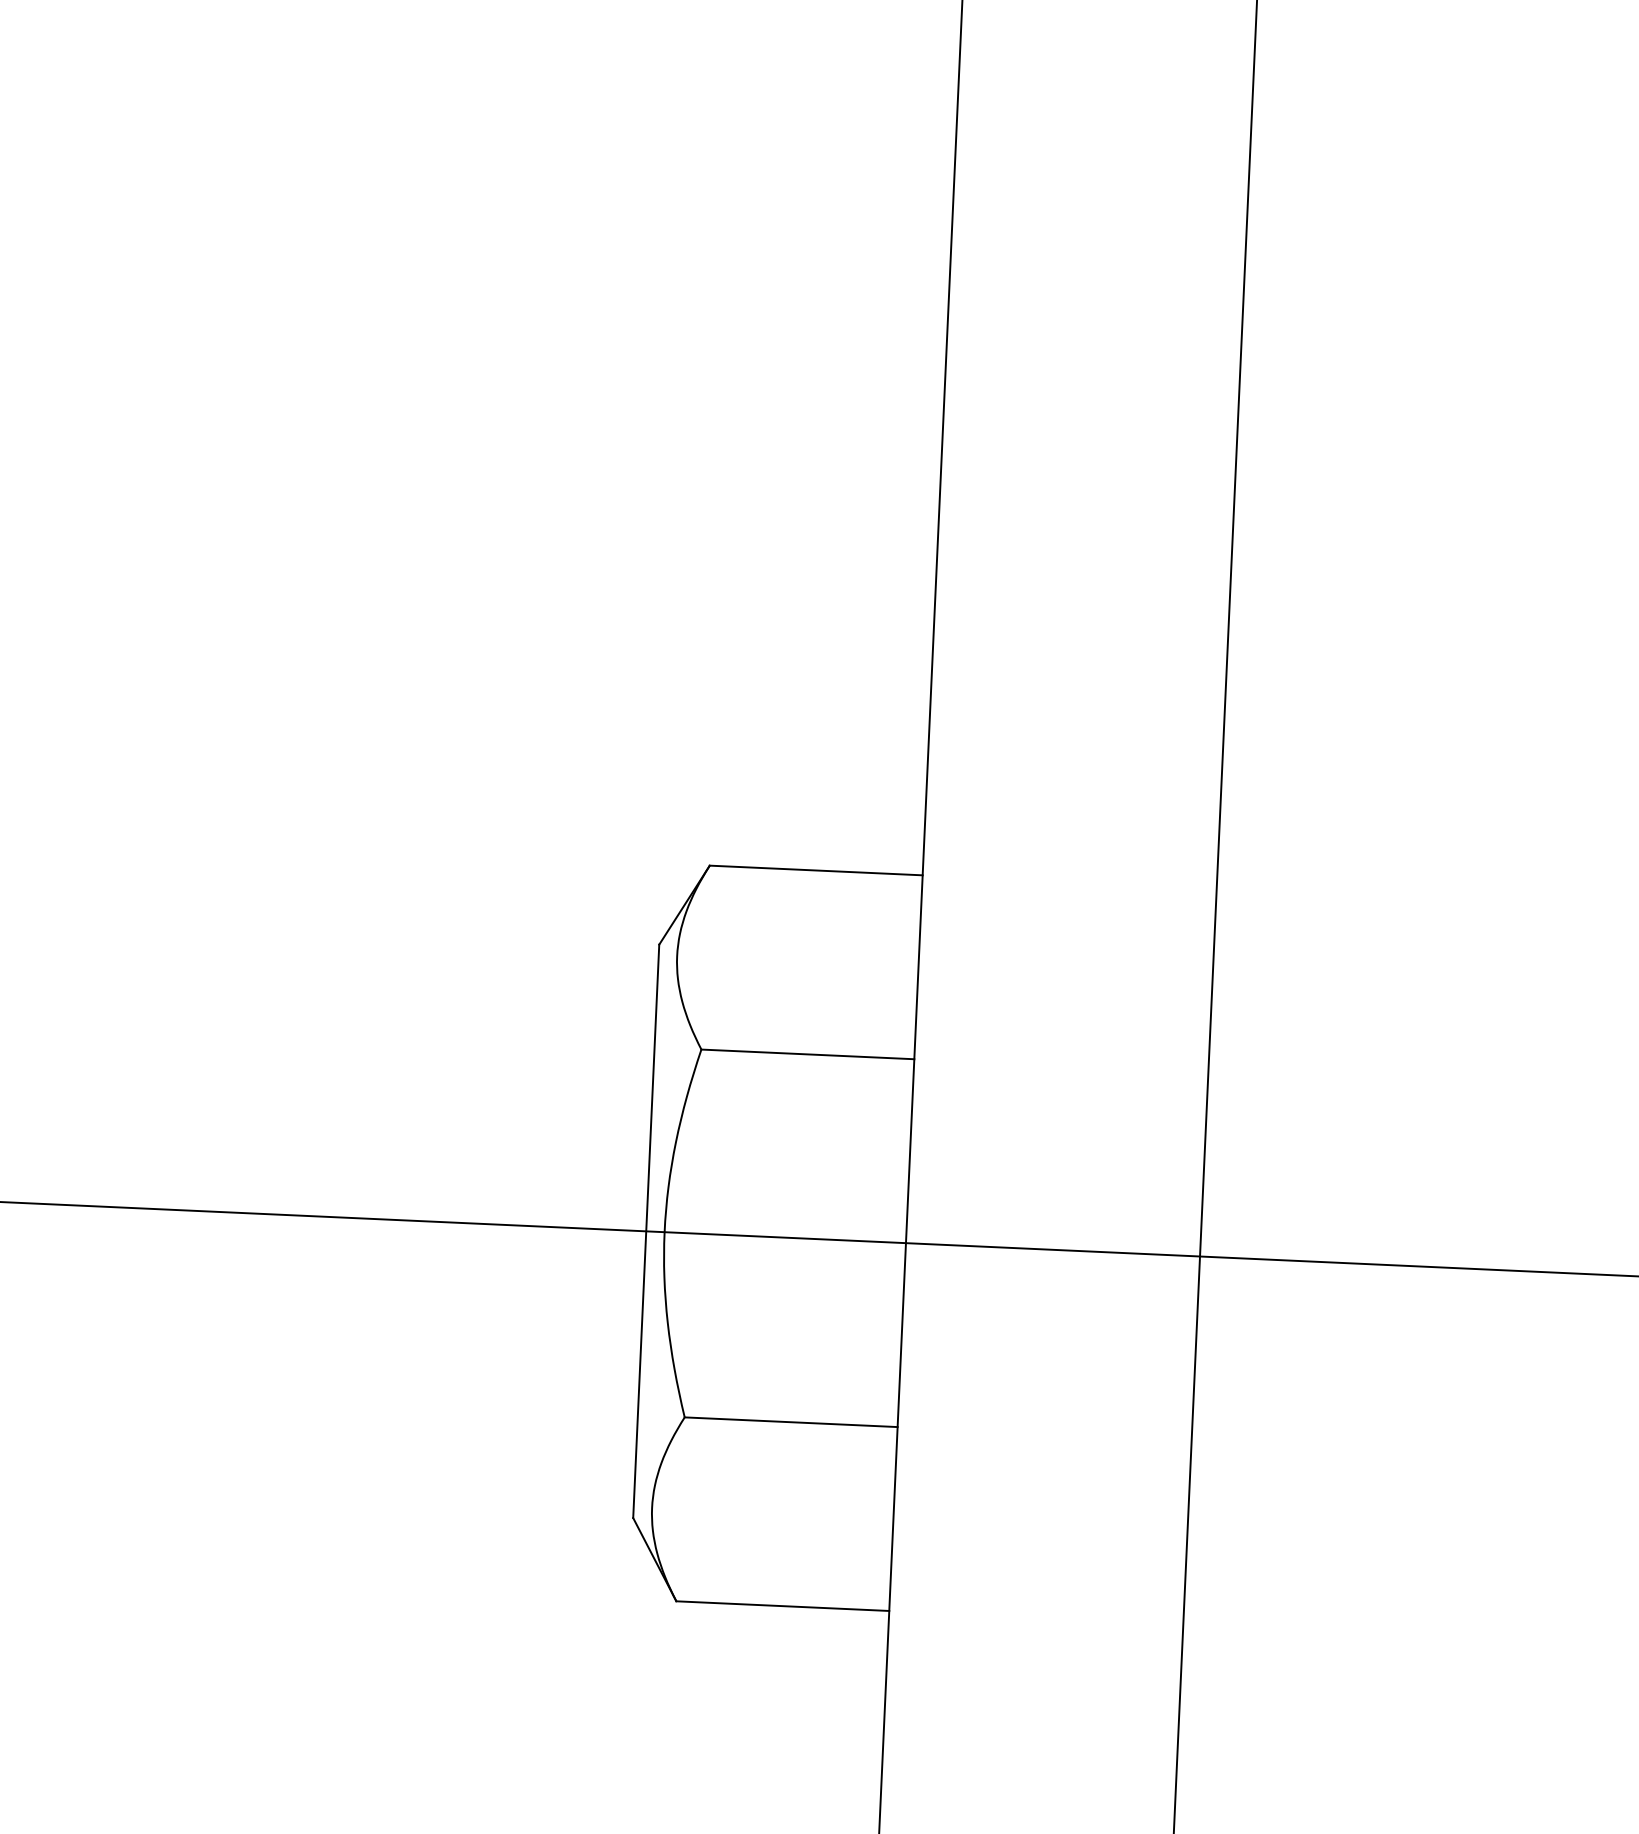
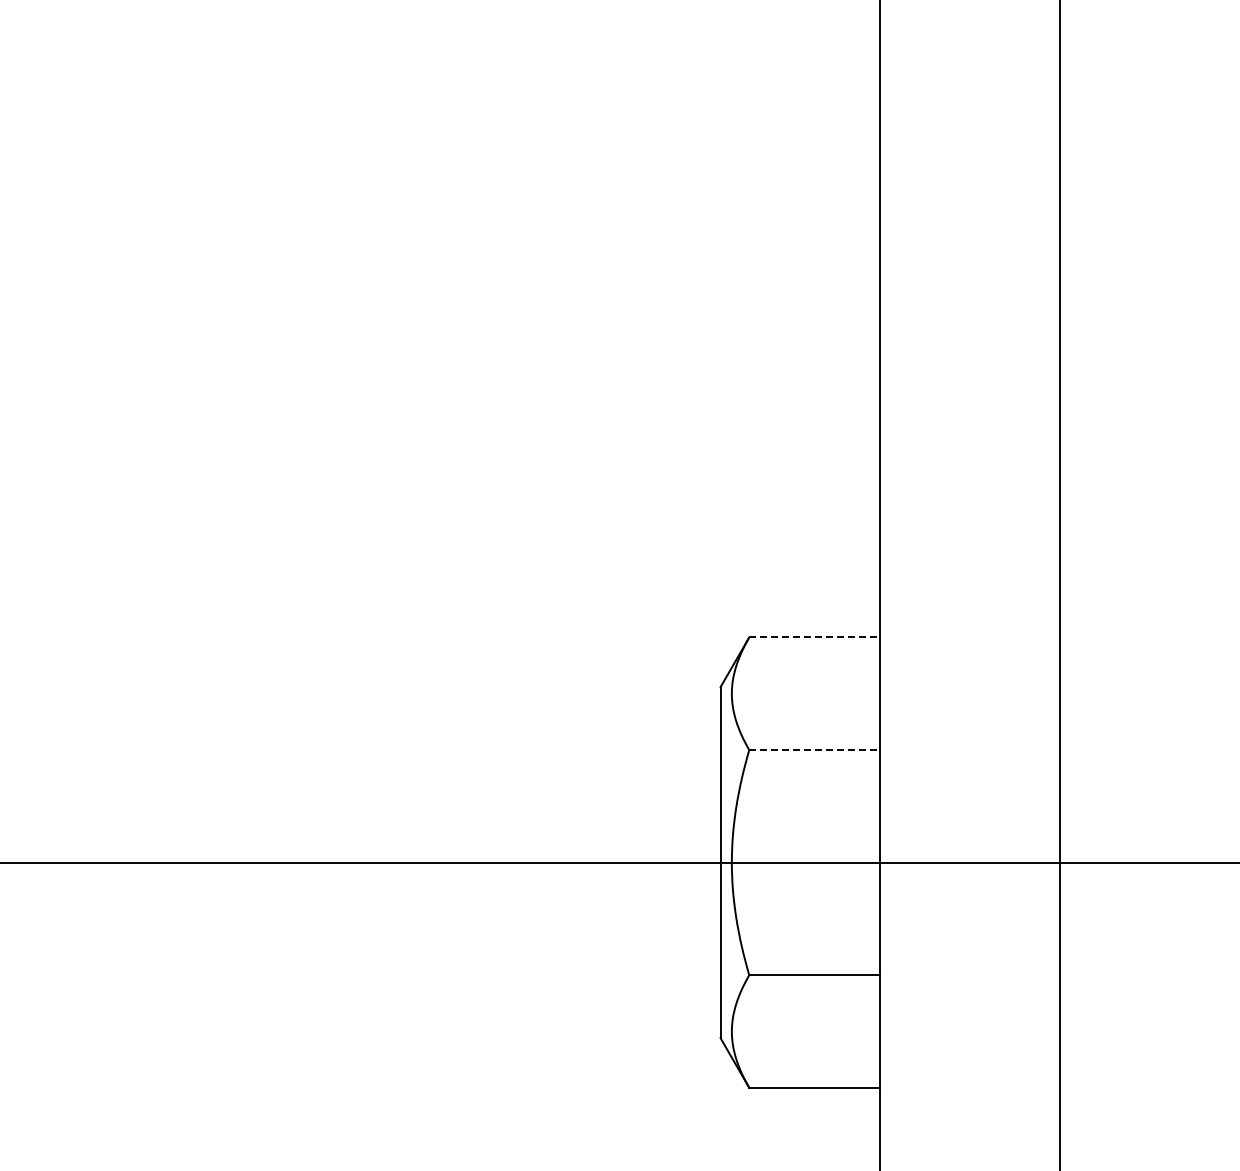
line: (816, 870) -> (814, 637), solid -> dashed
line: (807, 1055) -> (814, 750), solid -> dashed

